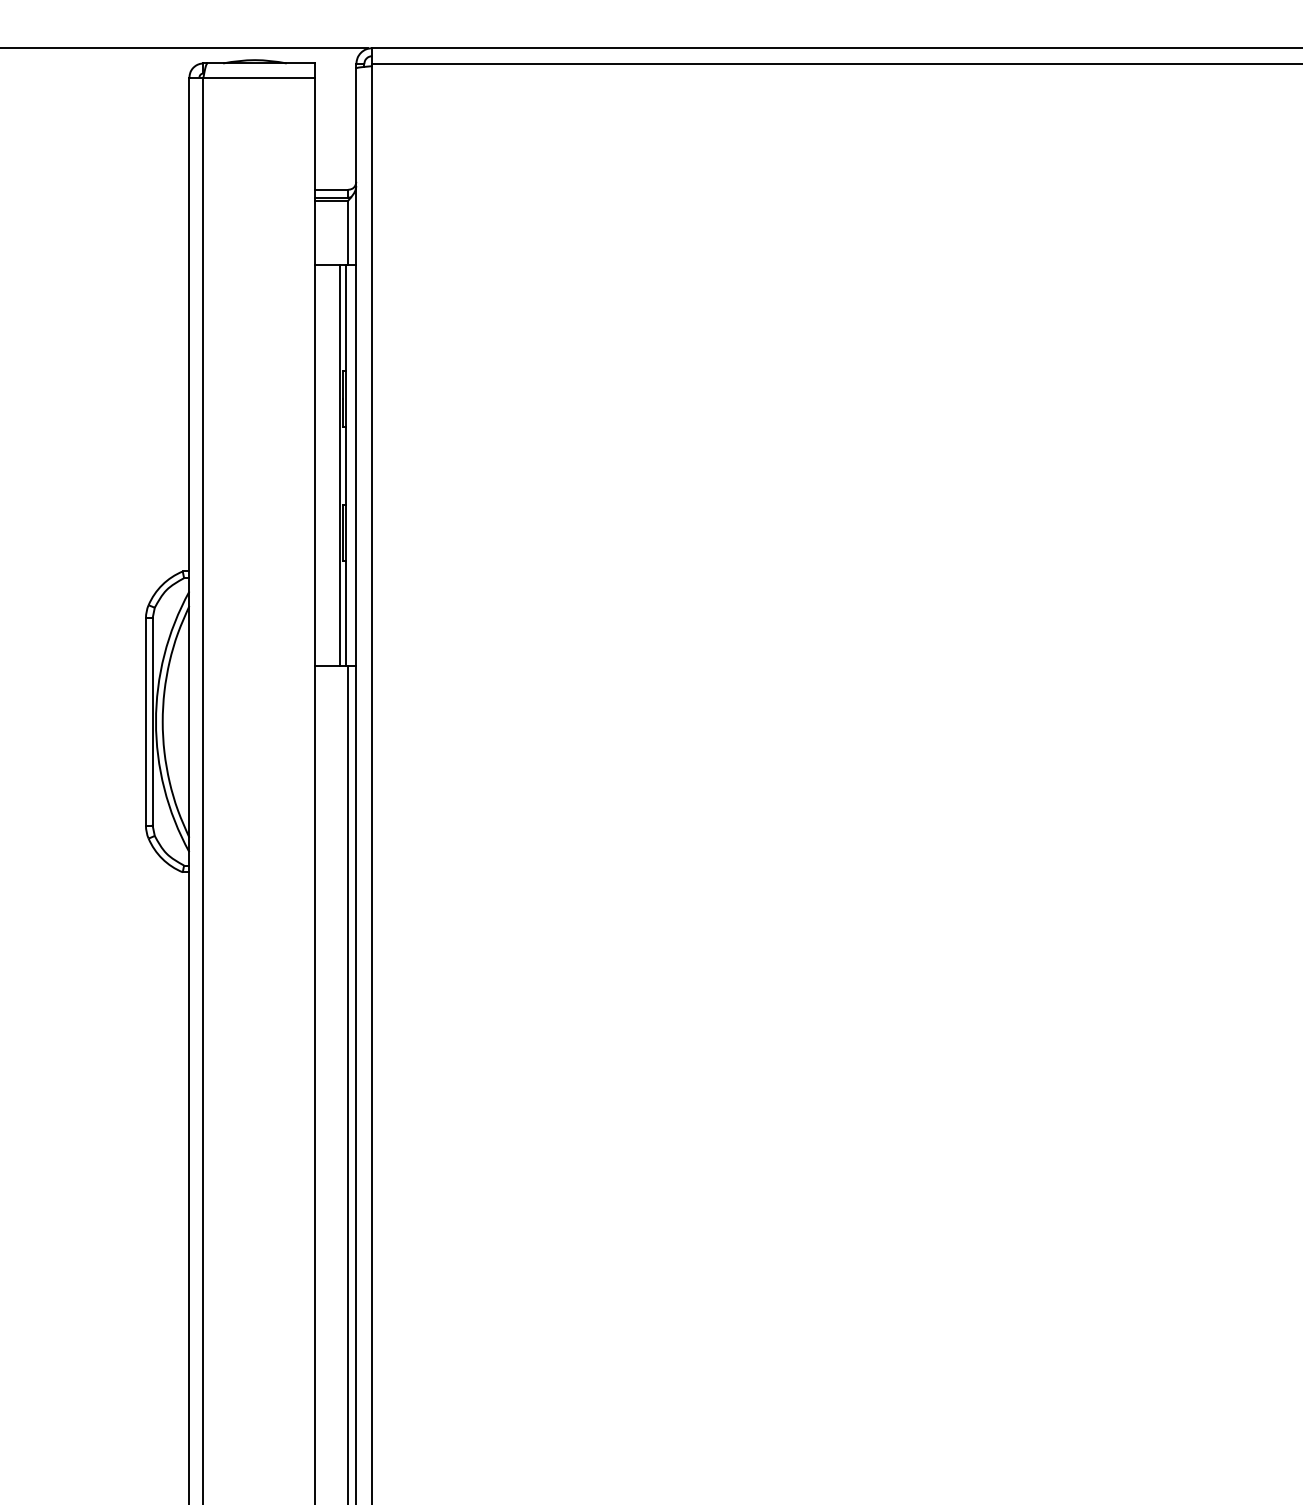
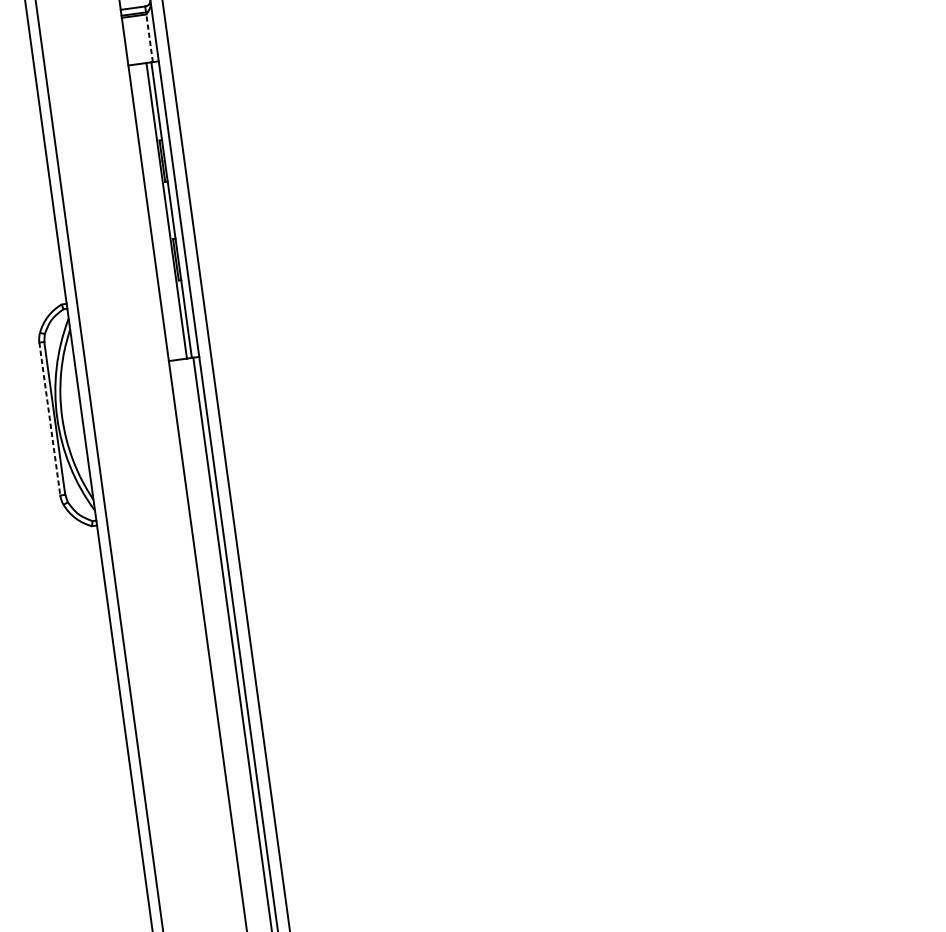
line: (348, 232) -> (149, 37), solid -> dashed
line: (145, 721) -> (49, 418), solid -> dashed

